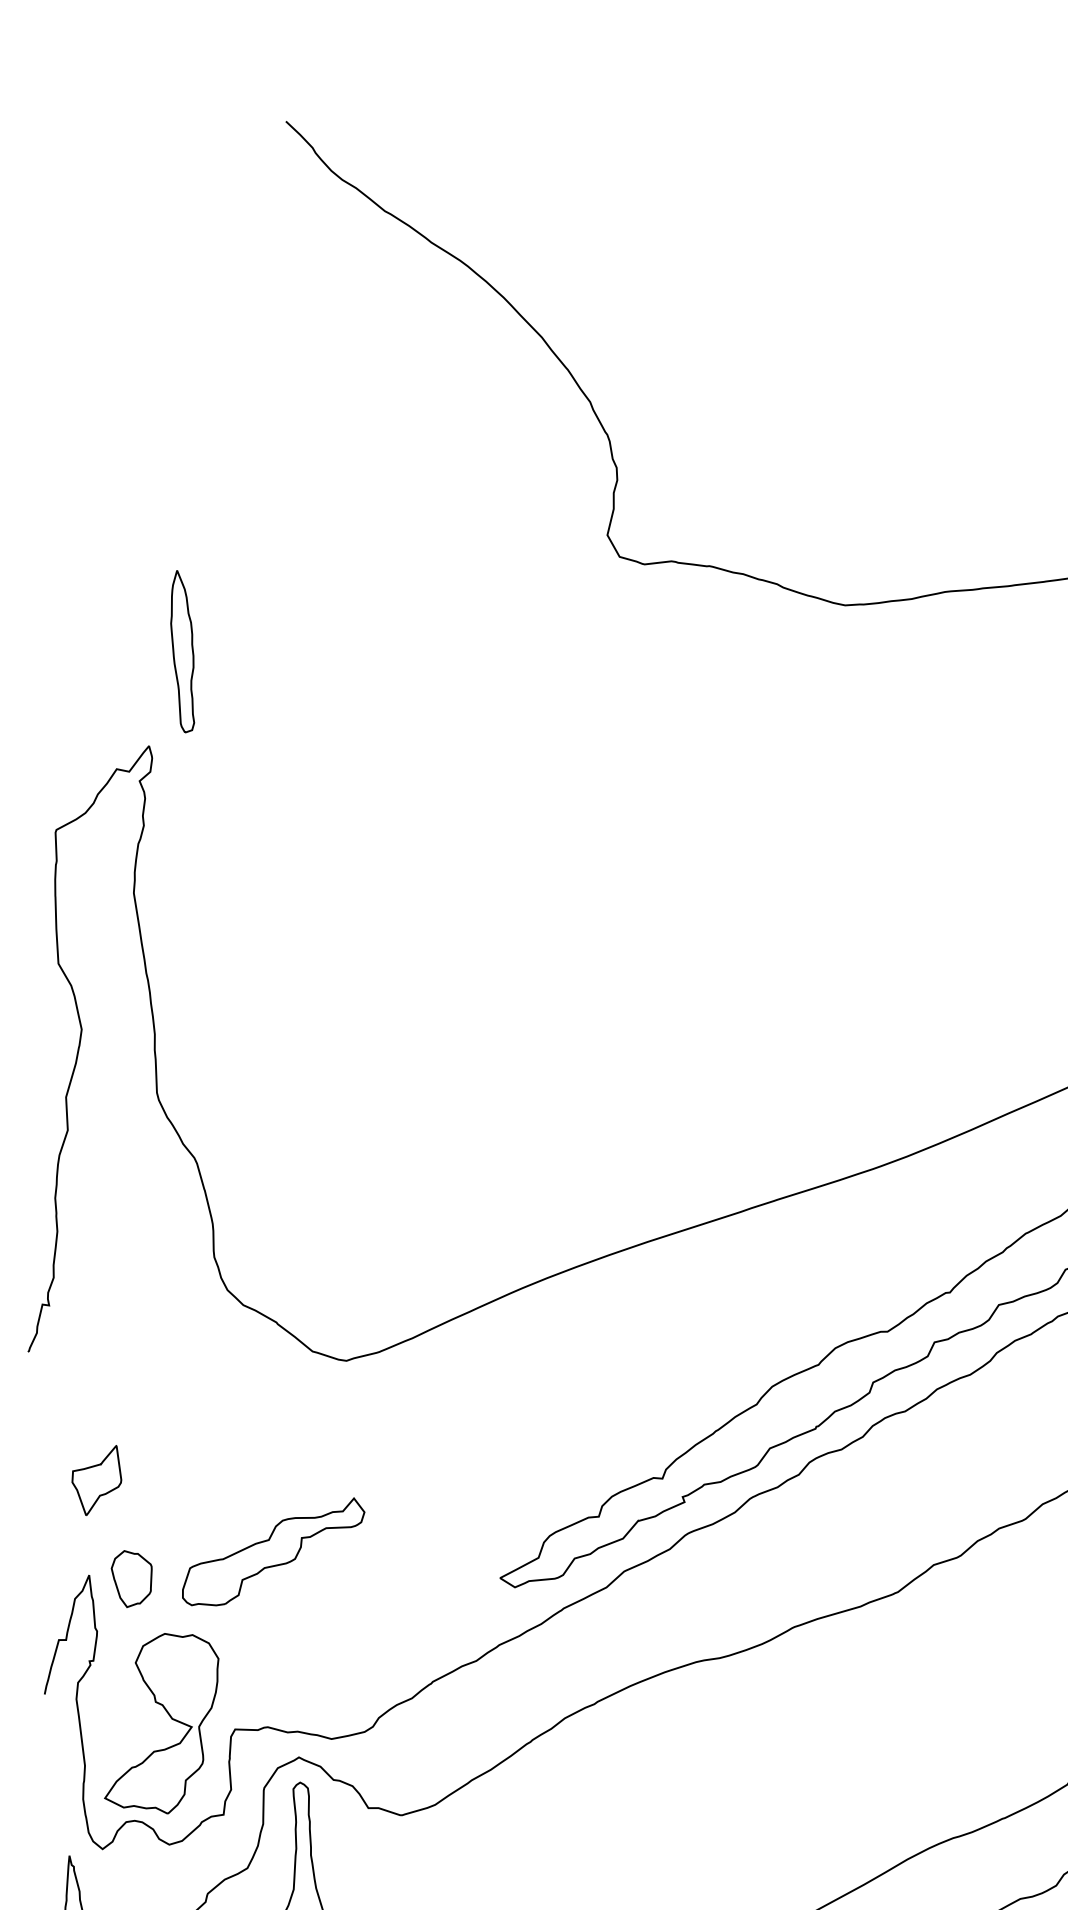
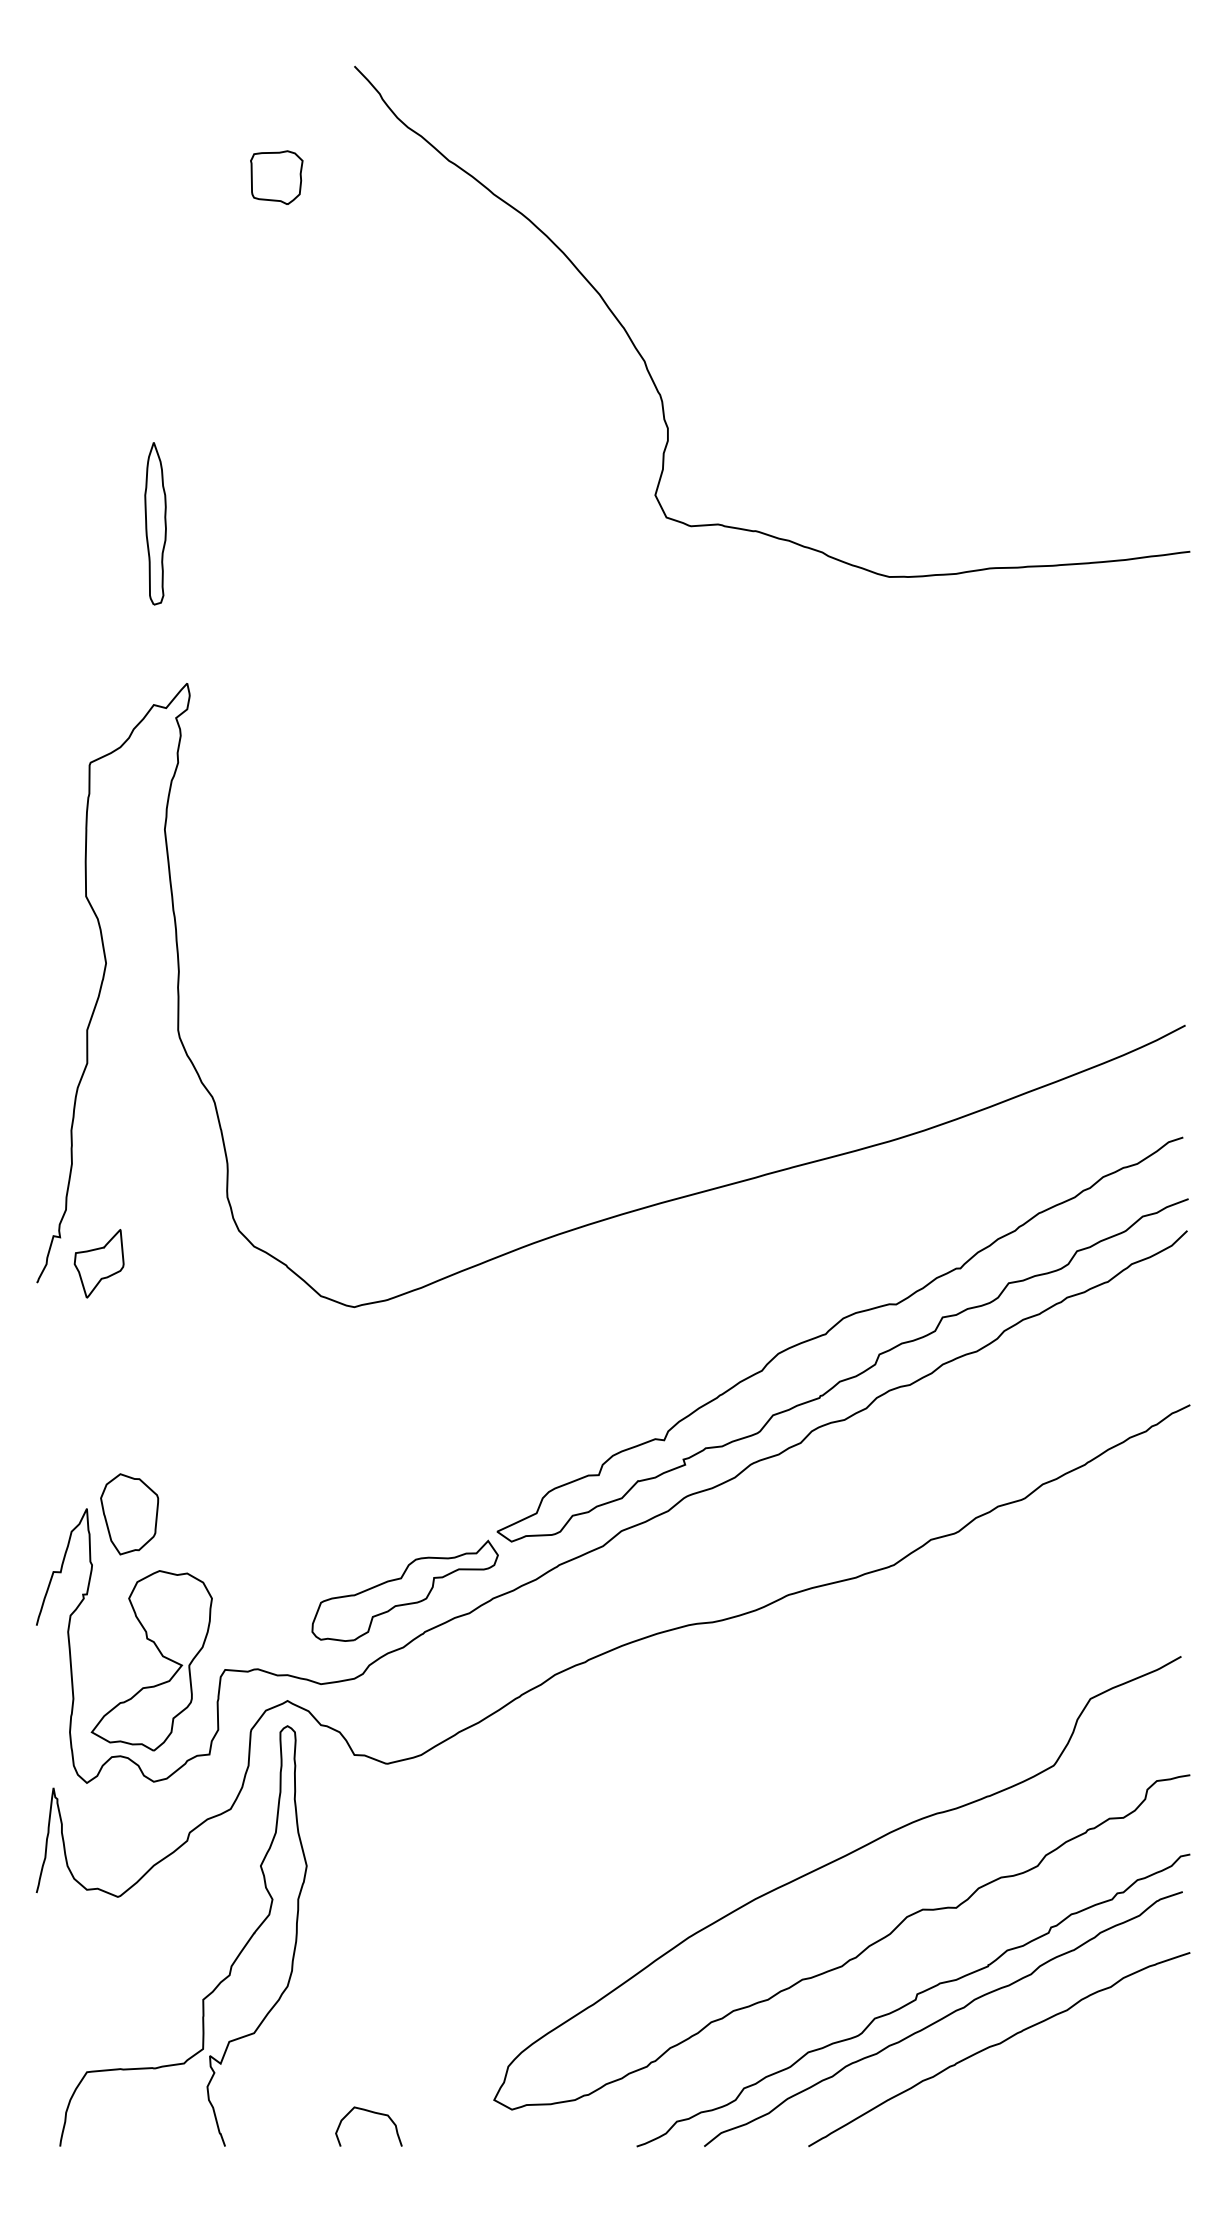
part: (213, 236) -> (276, 177), added
part: (182, 651) -> (155, 523), moved
part: (96, 1480) -> (98, 1263), moved
part: (272, 1551) -> (404, 1590), moved
part: (132, 1578) -> (129, 1514), size x1.43

